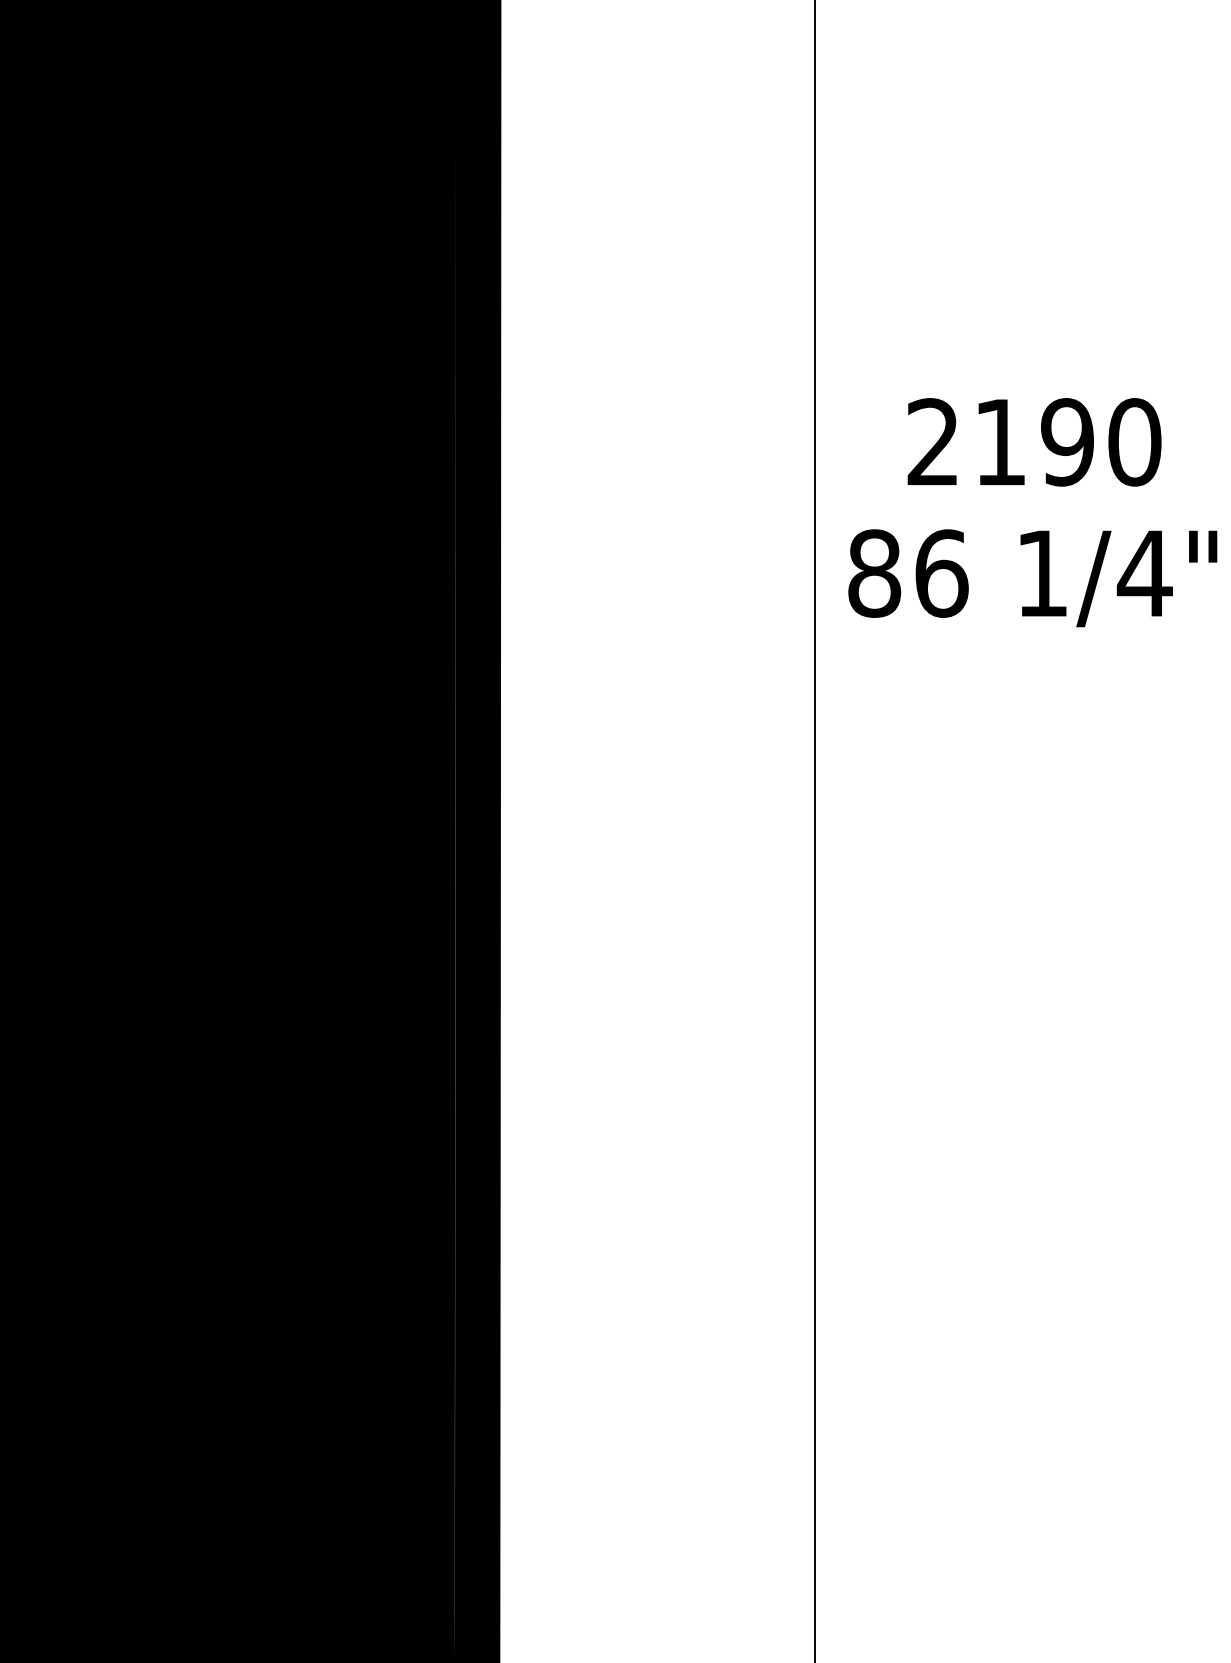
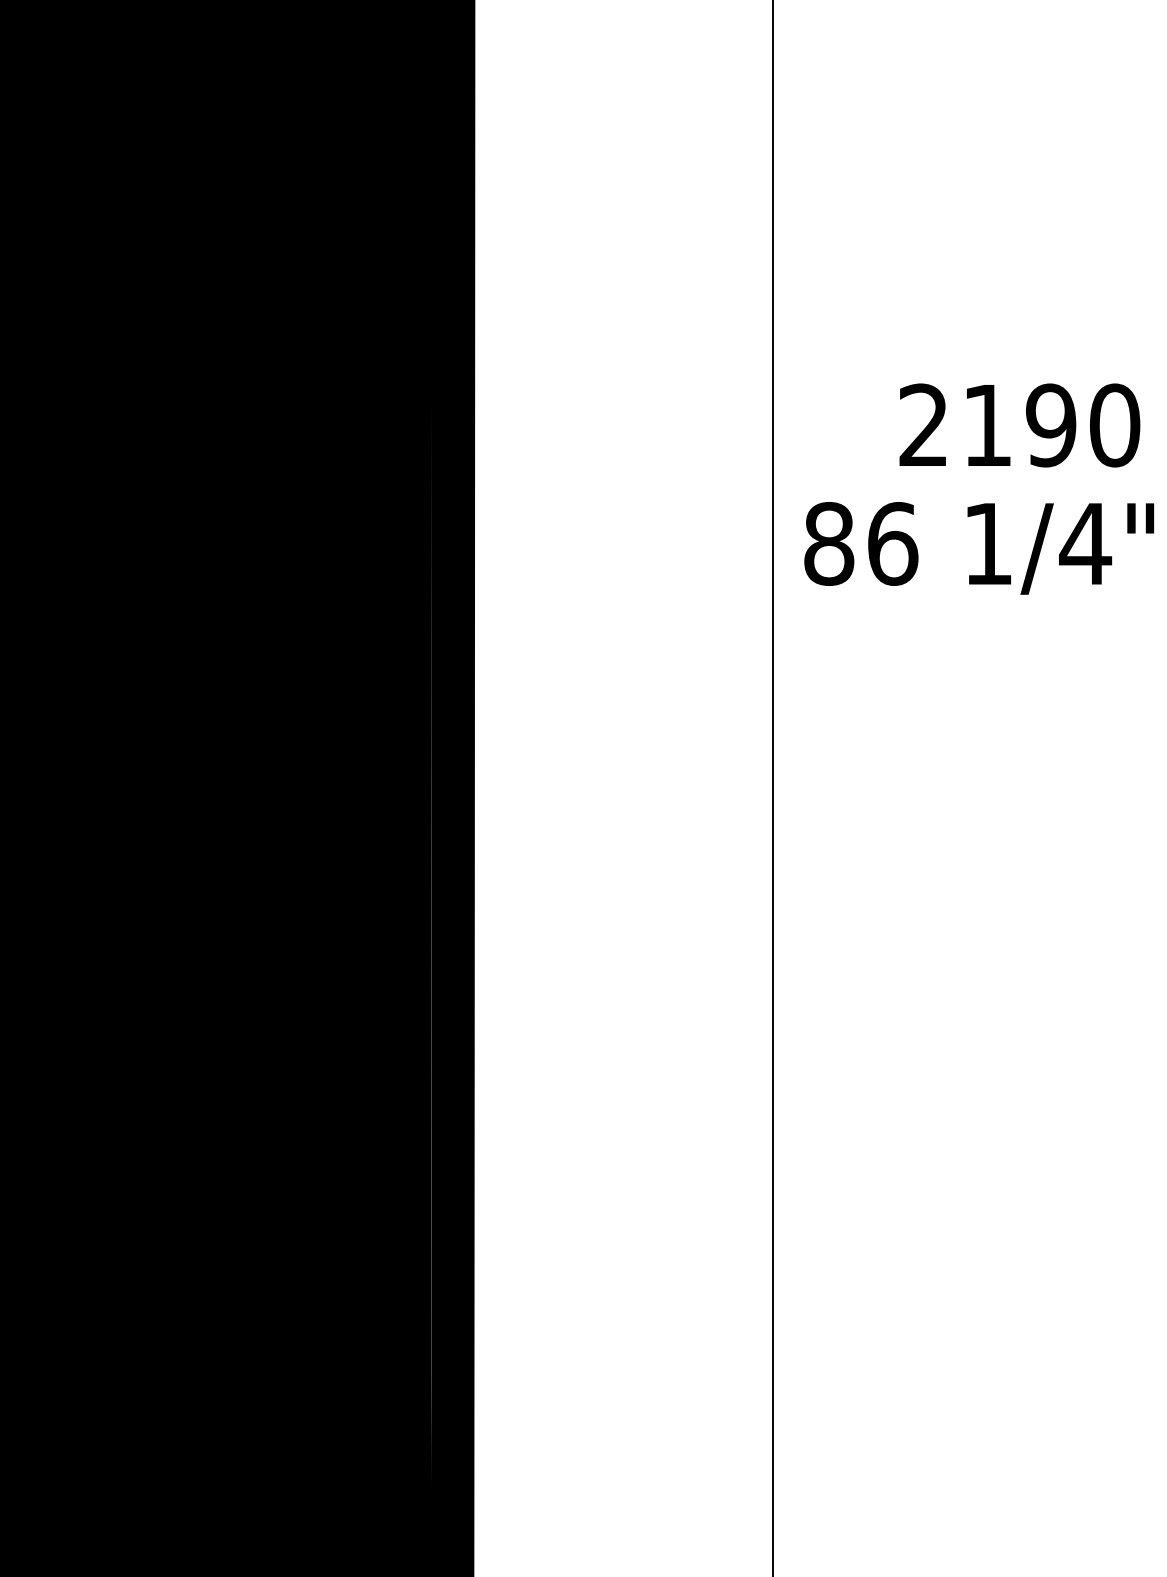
text: (1034, 442) -> (1019, 425), moved

